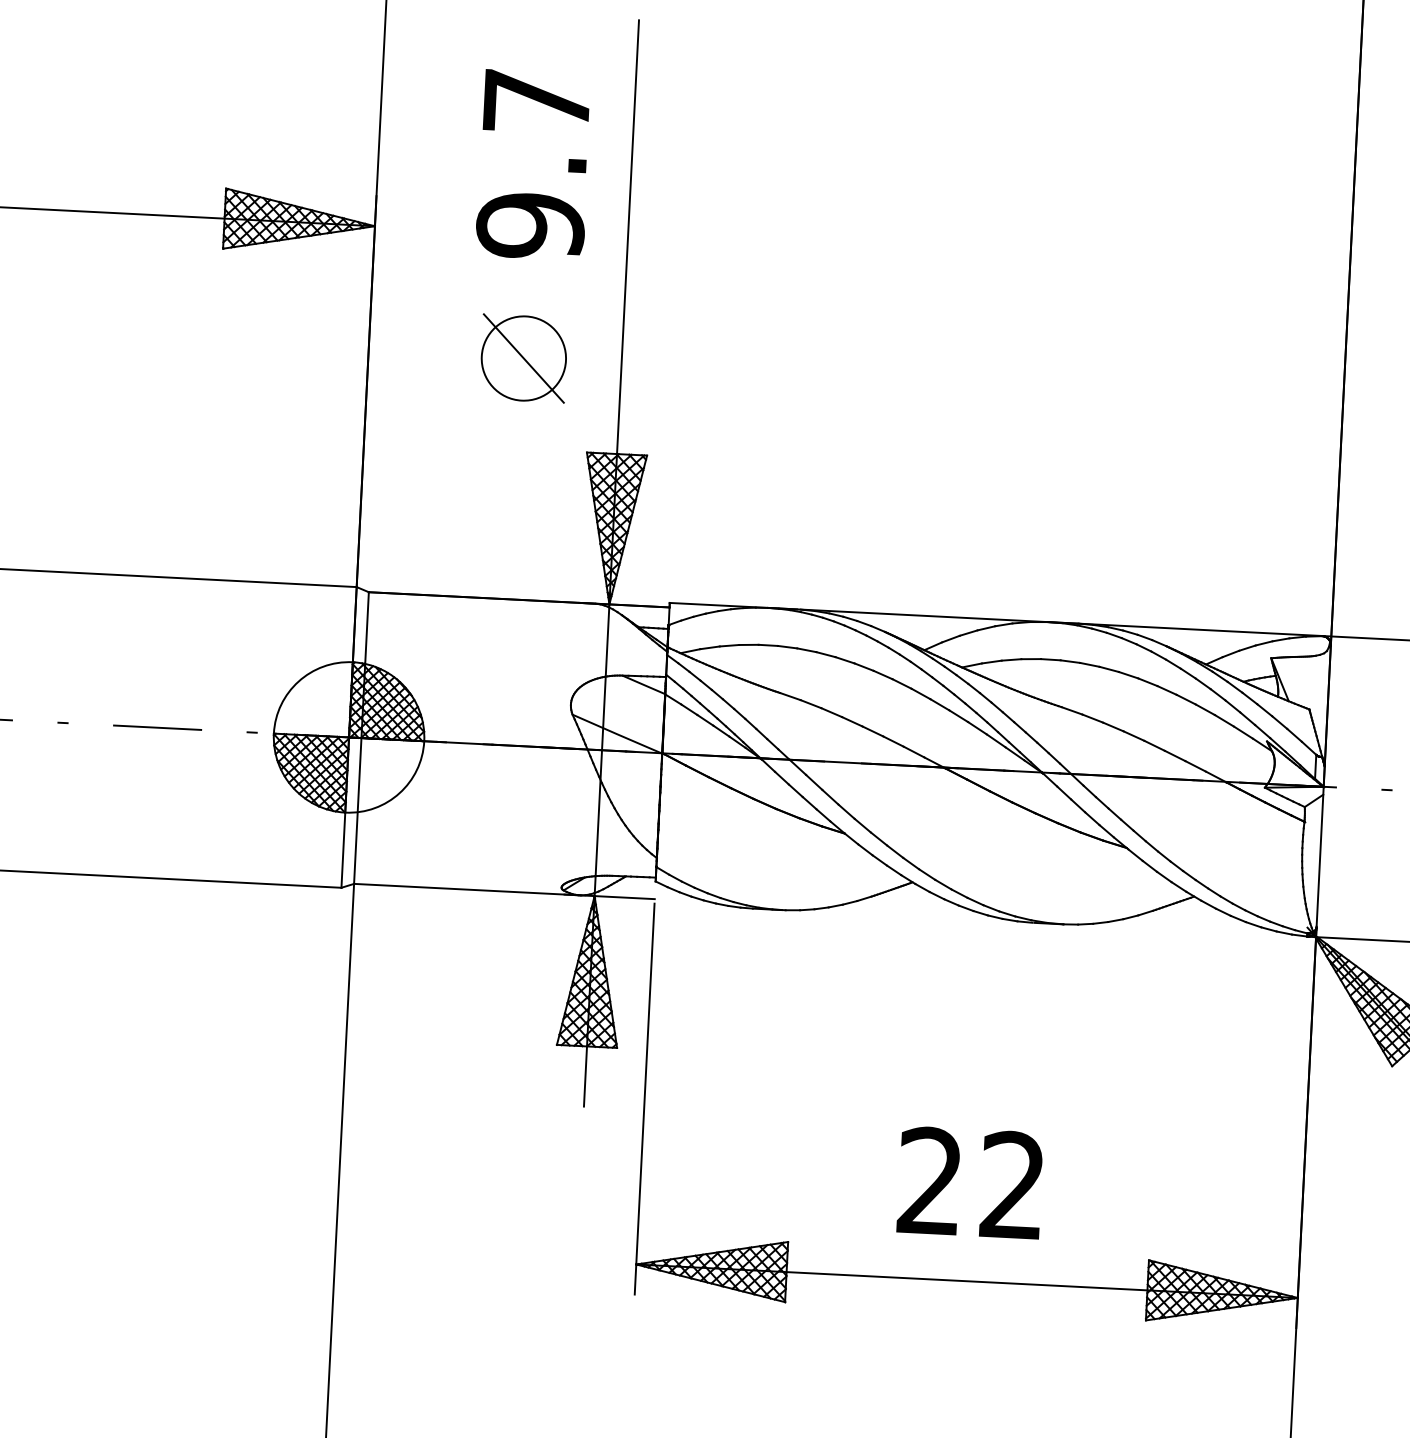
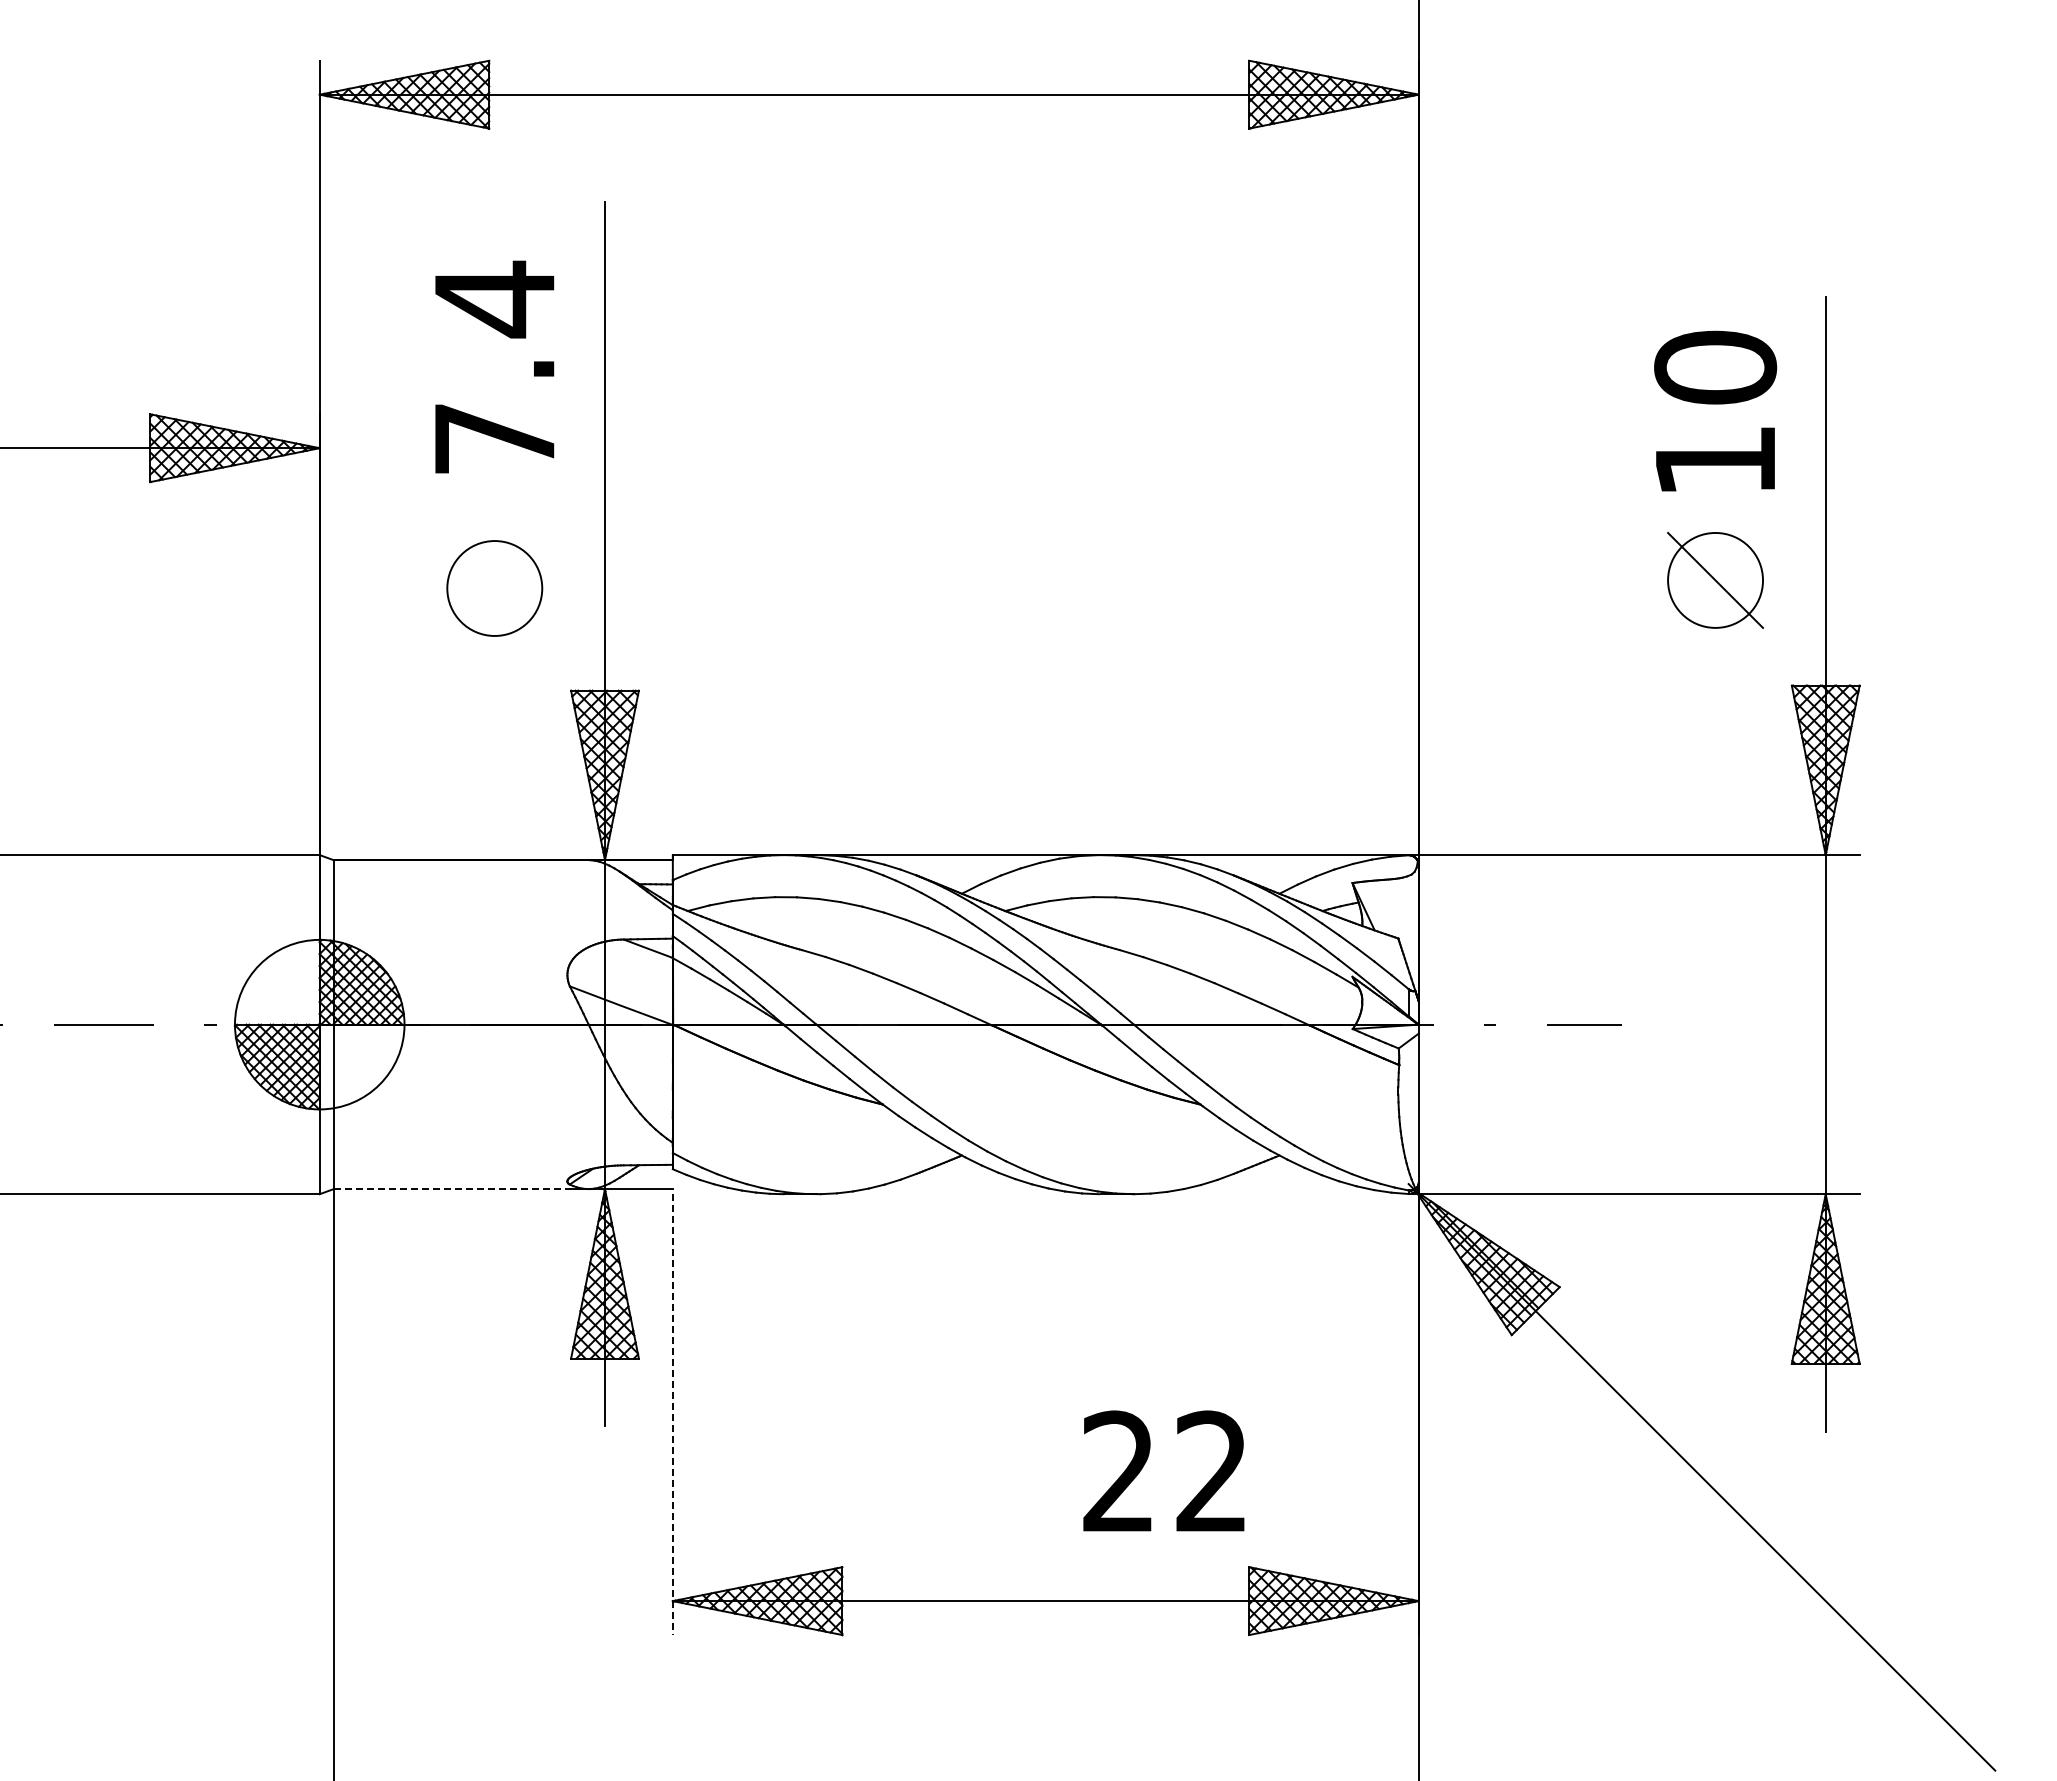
text: (533, 163) -> (494, 368), 9.7 -> 7.4
line: (523, 358) -> (494, 588), removed
line: (467, 889) -> (461, 1189), solid -> dashed
line: (644, 1099) -> (672, 1415), solid -> dashed
text: (969, 1182) -> (1163, 1470), moved

